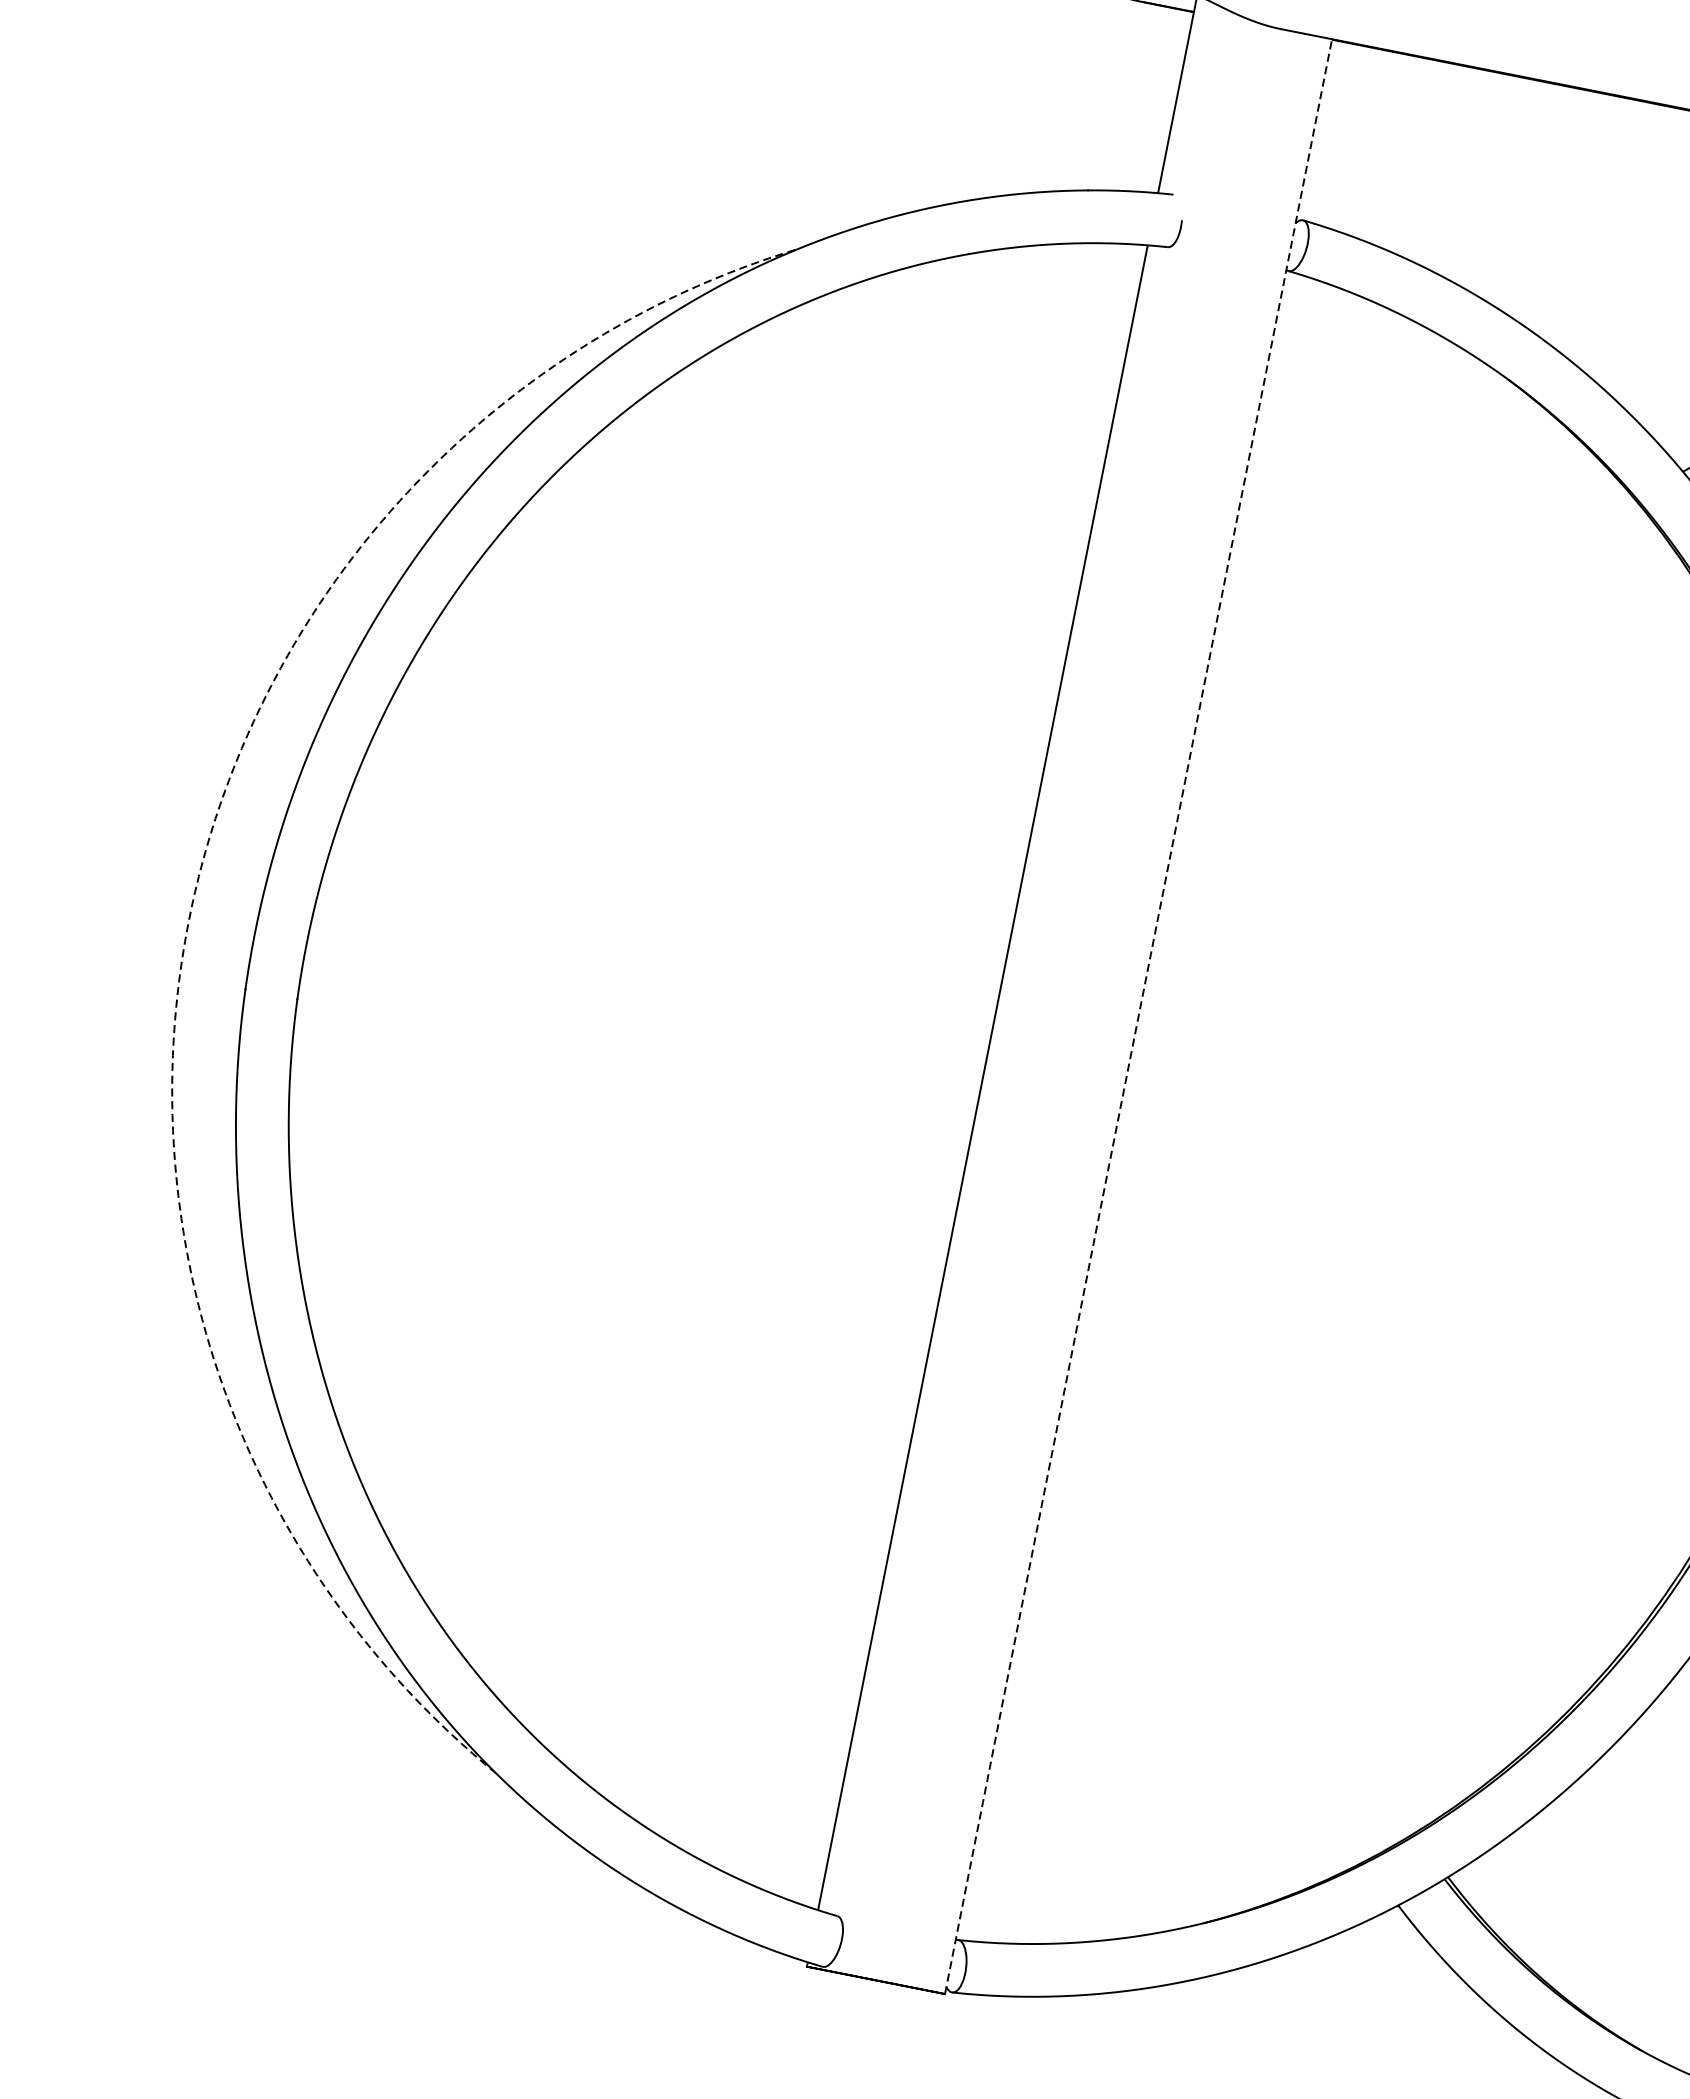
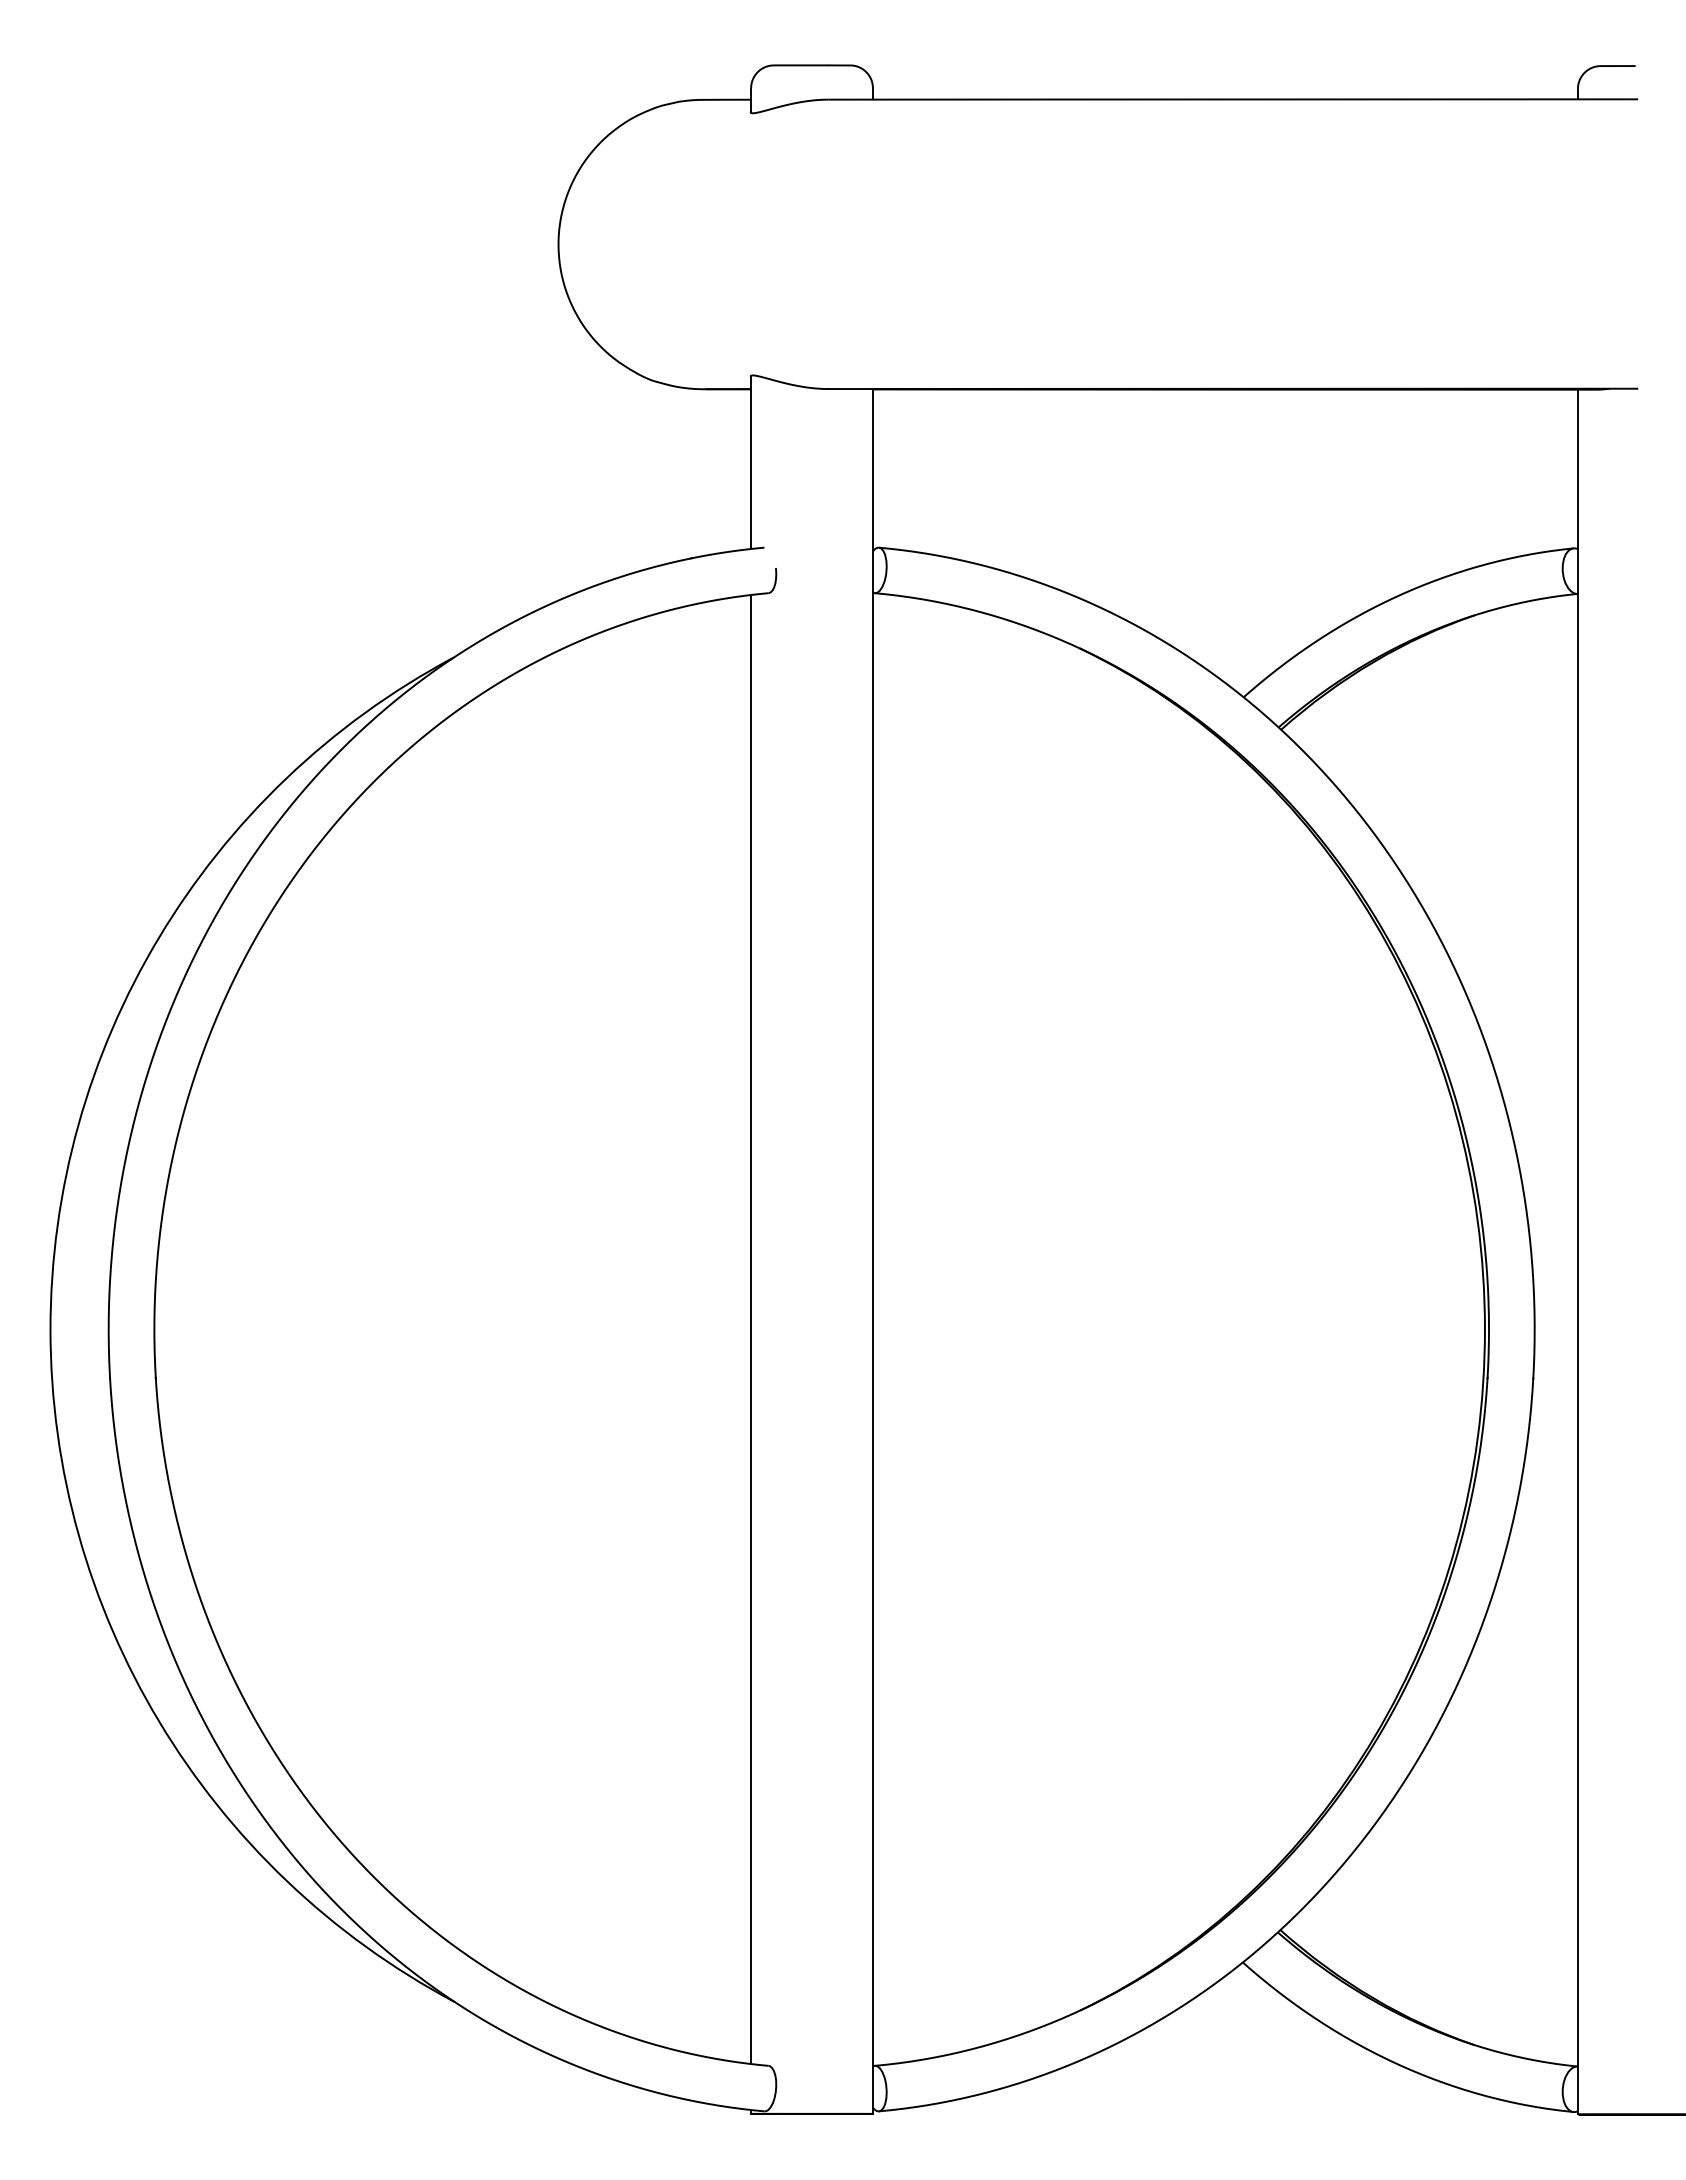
line: (188, 920) -> (50, 1329), dashed -> solid
line: (1138, 1015) -> (872, 1250), dashed -> solid

